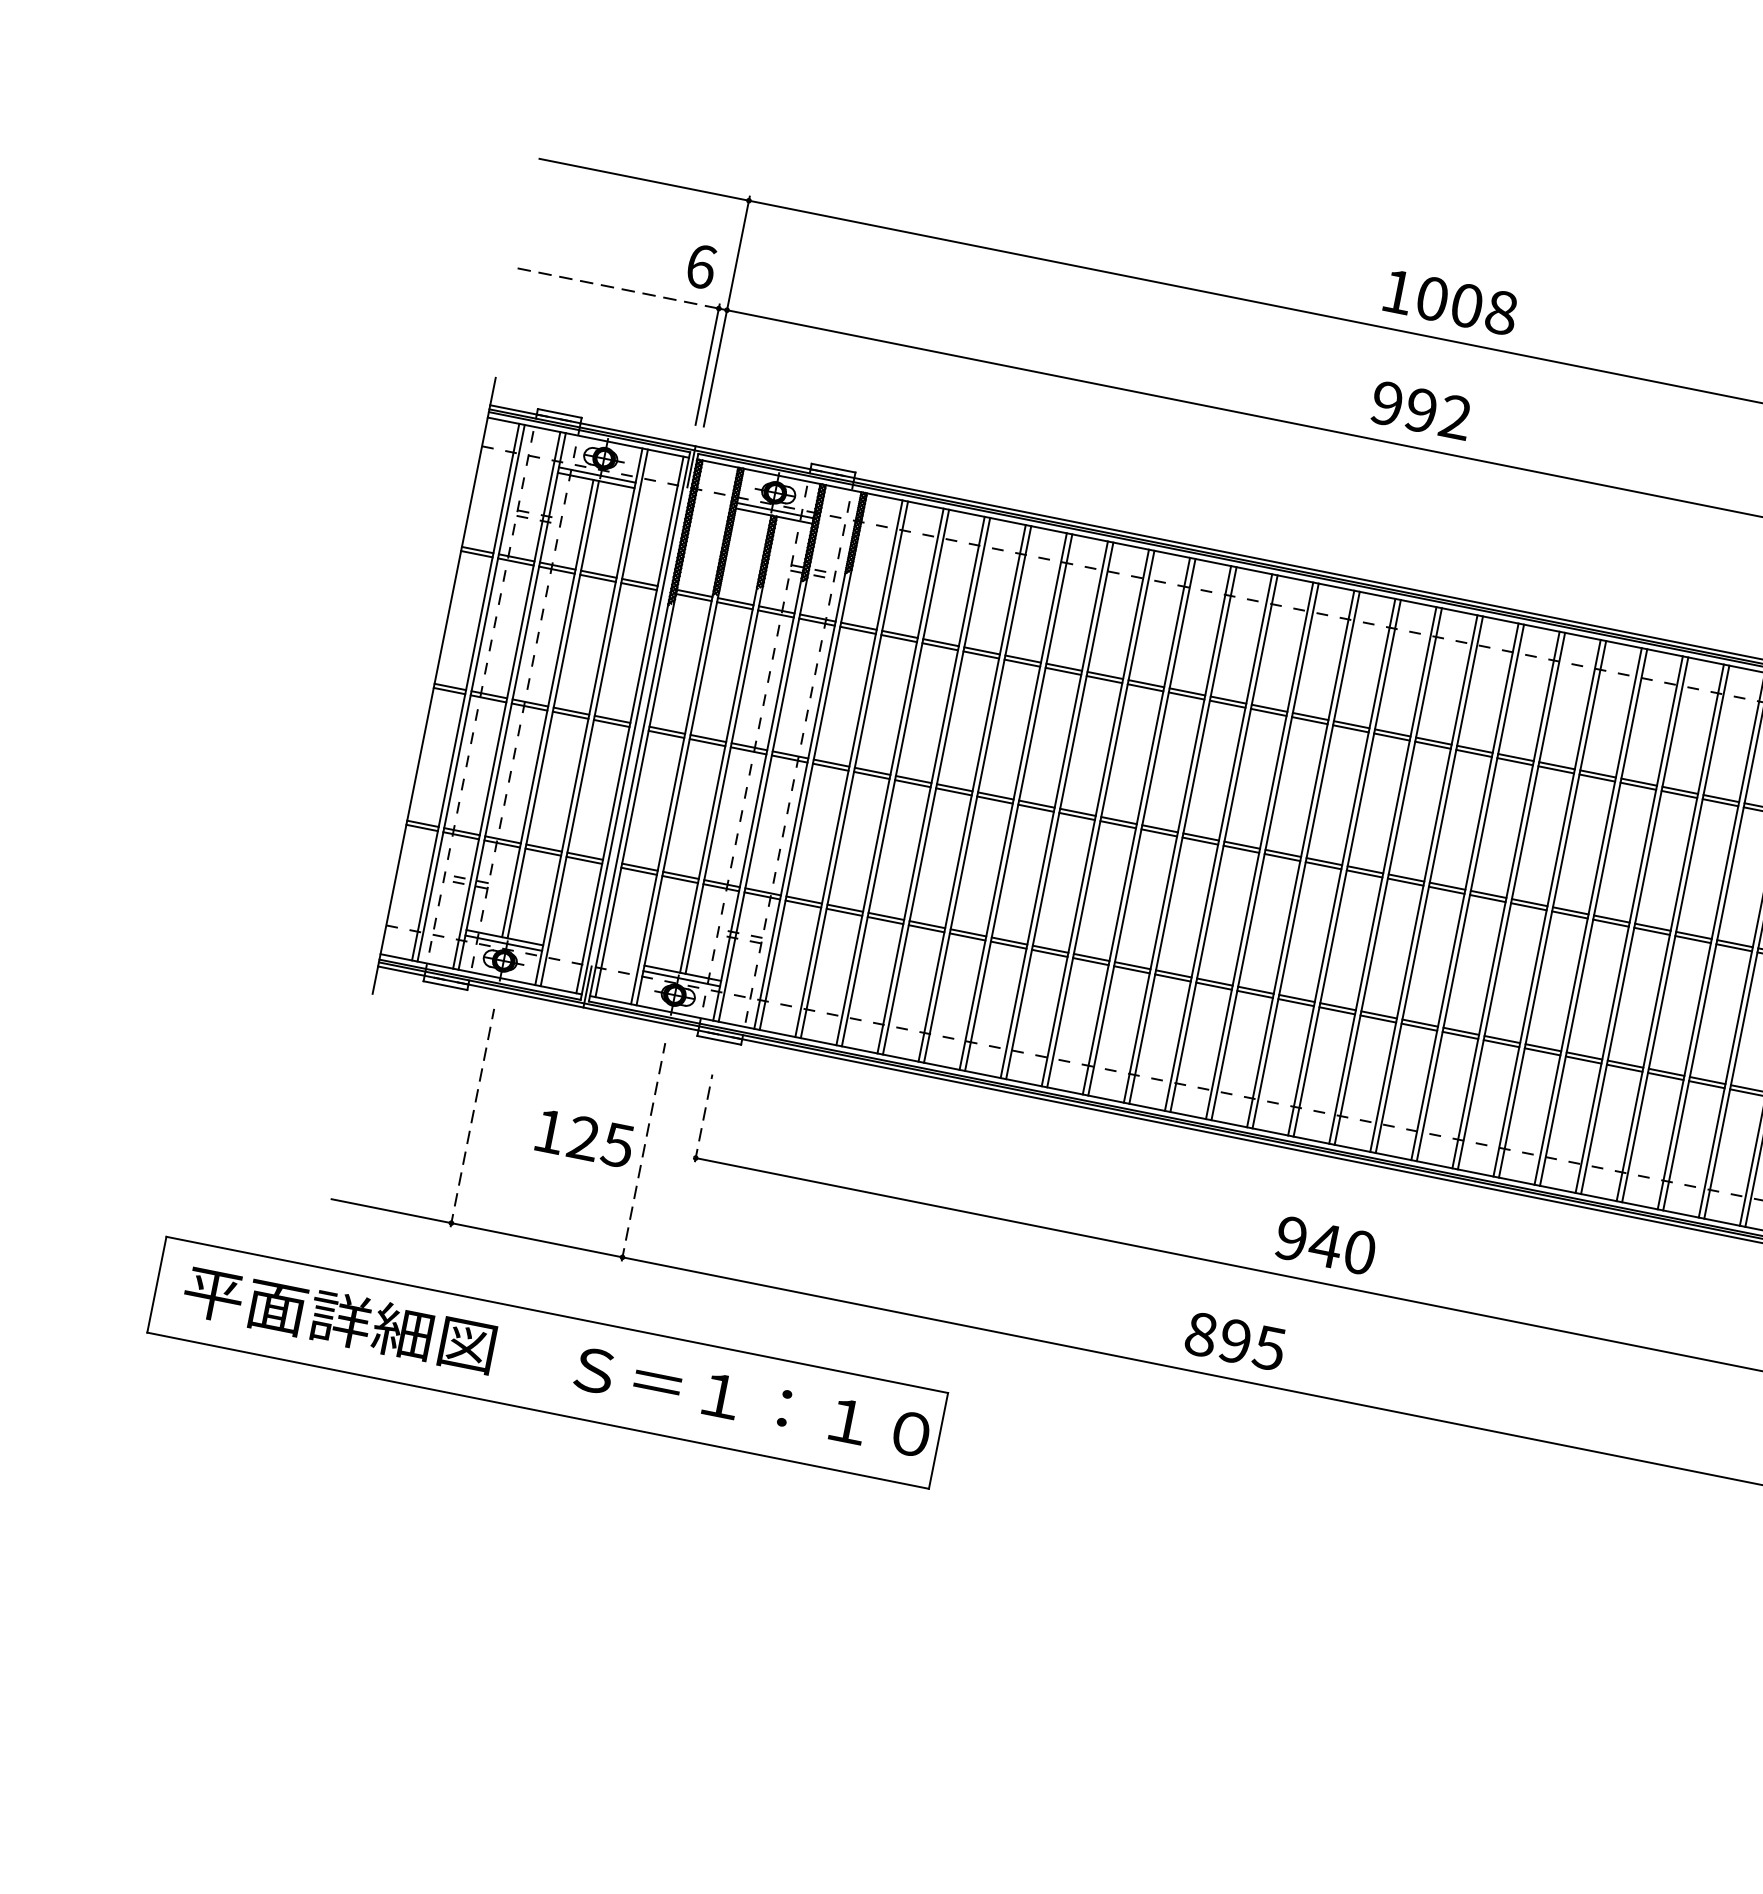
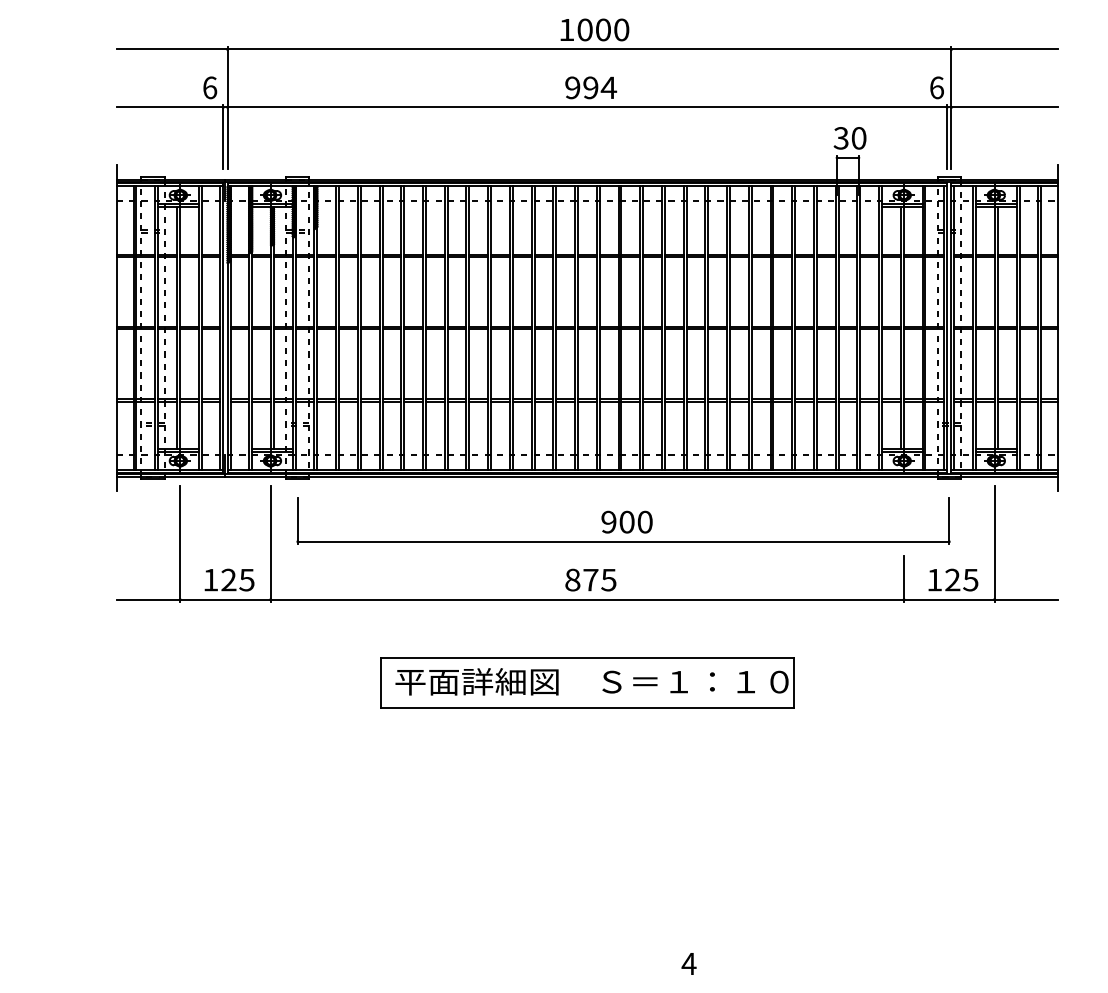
line: (619, 288) -> (170, 107), dashed -> solid
text: (1500, 313) -> (621, 30), 1008 -> 1000
text: (1454, 416) -> (608, 87), 992 -> 994
line: (703, 1117) -> (297, 520), dashed -> solid
line: (472, 1119) -> (180, 544), dashed -> solid
text: (585, 1137) -> (229, 579), moved
line: (642, 1153) -> (270, 544), dashed -> solid
text: (1324, 1244) -> (626, 521), 940 -> 900
text: (1234, 1340) -> (590, 579), 895 -> 875
part: (548, 1362) -> (587, 682), moved

